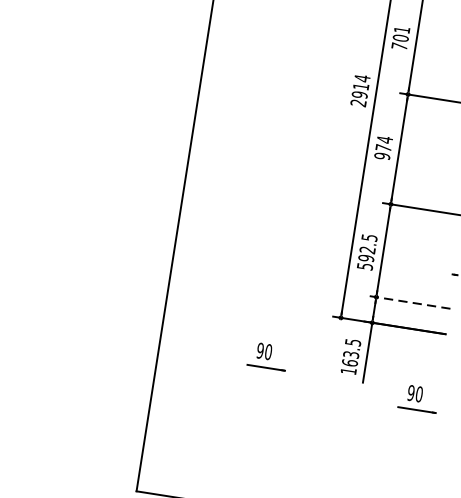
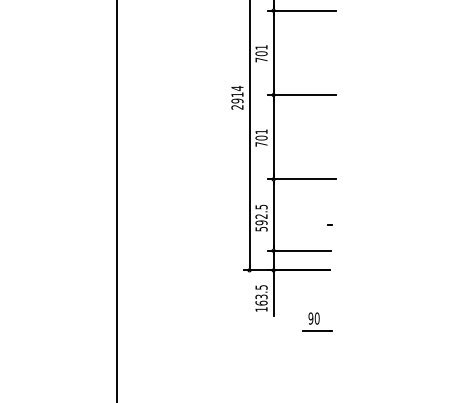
text: (383, 147) -> (261, 137), 974 -> 701
line: (408, 301) -> (298, 250), dashed -> solid
part: (268, 355) -> (199, 307), removed

